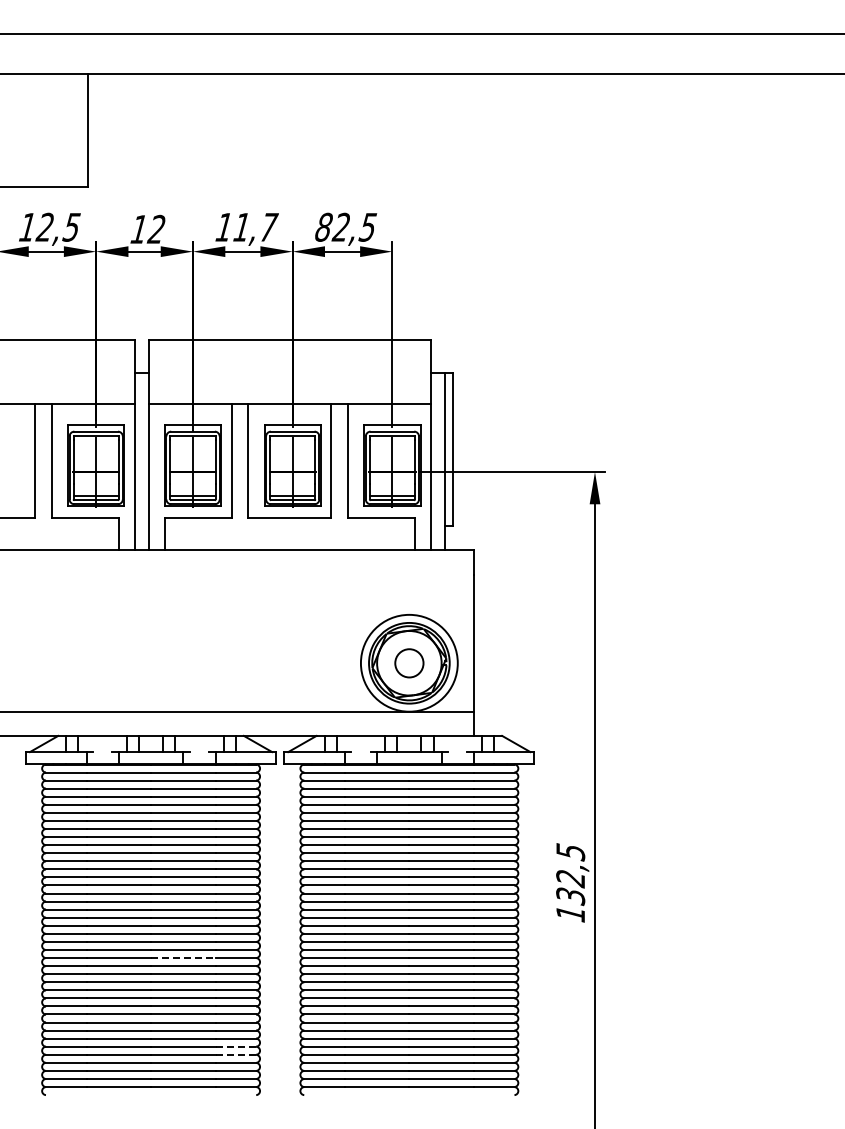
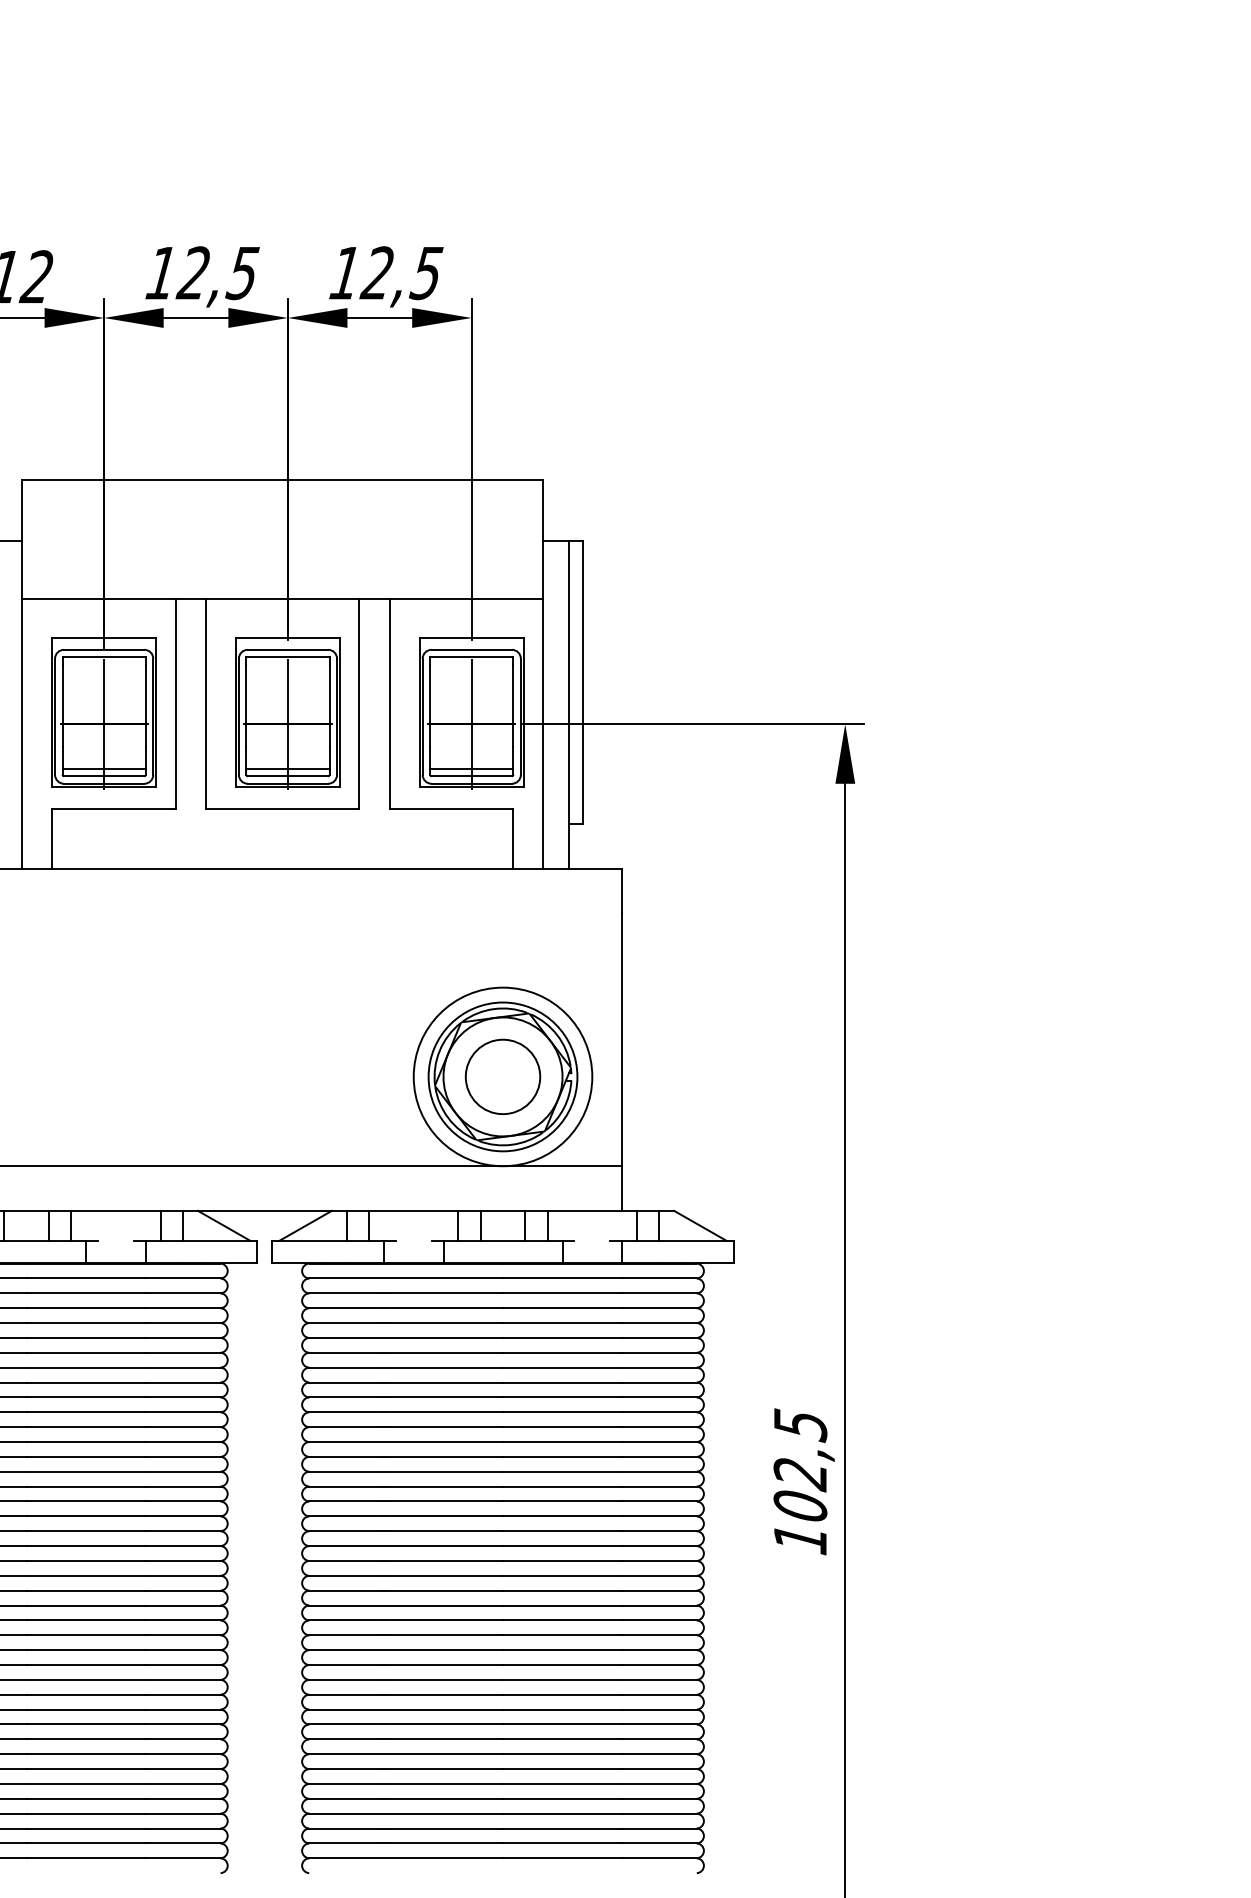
text: (254, 226) -> (217, 271), 11,7 -> 12,5
text: (323, 226) -> (344, 271), 82,5 -> 12,5
circle: (409, 663) -> (503, 1077), size x1.43
text: (570, 896) -> (800, 1506), 132,5 -> 102,5
line: (183, 958) -> (86, 1621), dashed -> solid
line: (236, 1046) -> (184, 1783), dashed -> solid
line: (236, 1054) -> (184, 1798), dashed -> solid

